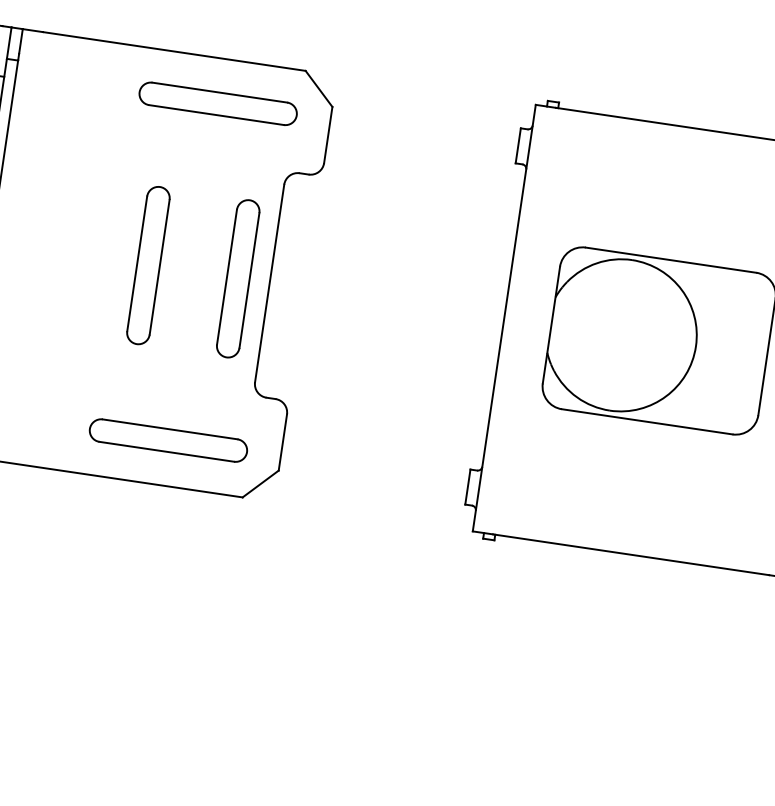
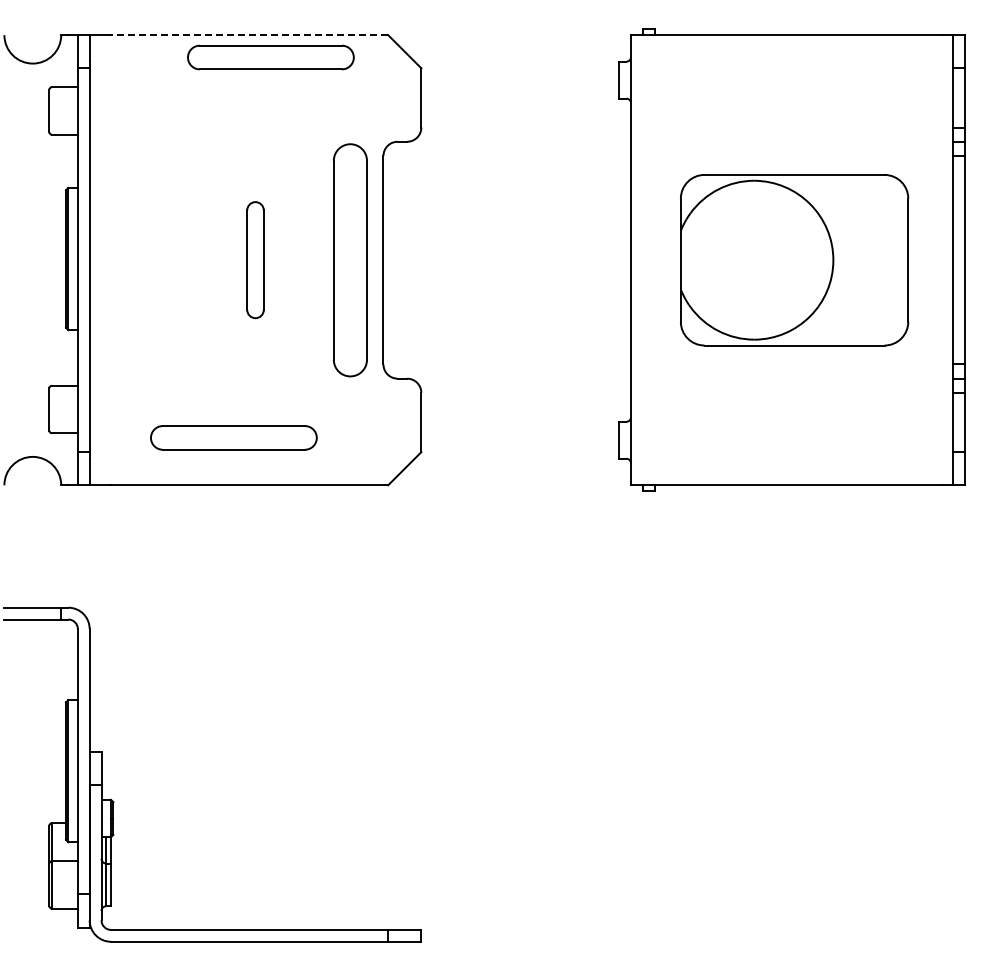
line: (174, 51) -> (249, 35), solid -> dashed
part: (217, 103) -> (270, 57), moved
part: (148, 264) -> (255, 259), size x0.7
part: (237, 278) -> (349, 259), size x1.4
part: (168, 440) -> (233, 437), moved

